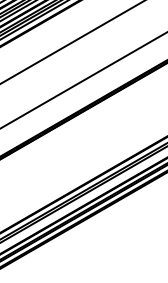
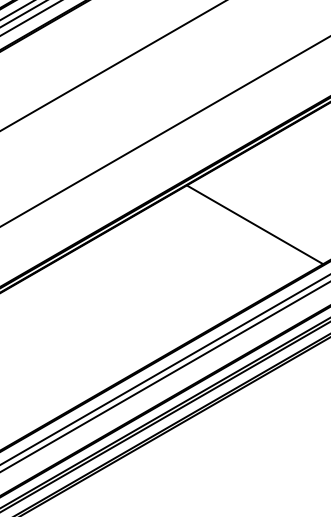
line: (121, 125) -> (253, 223), added

